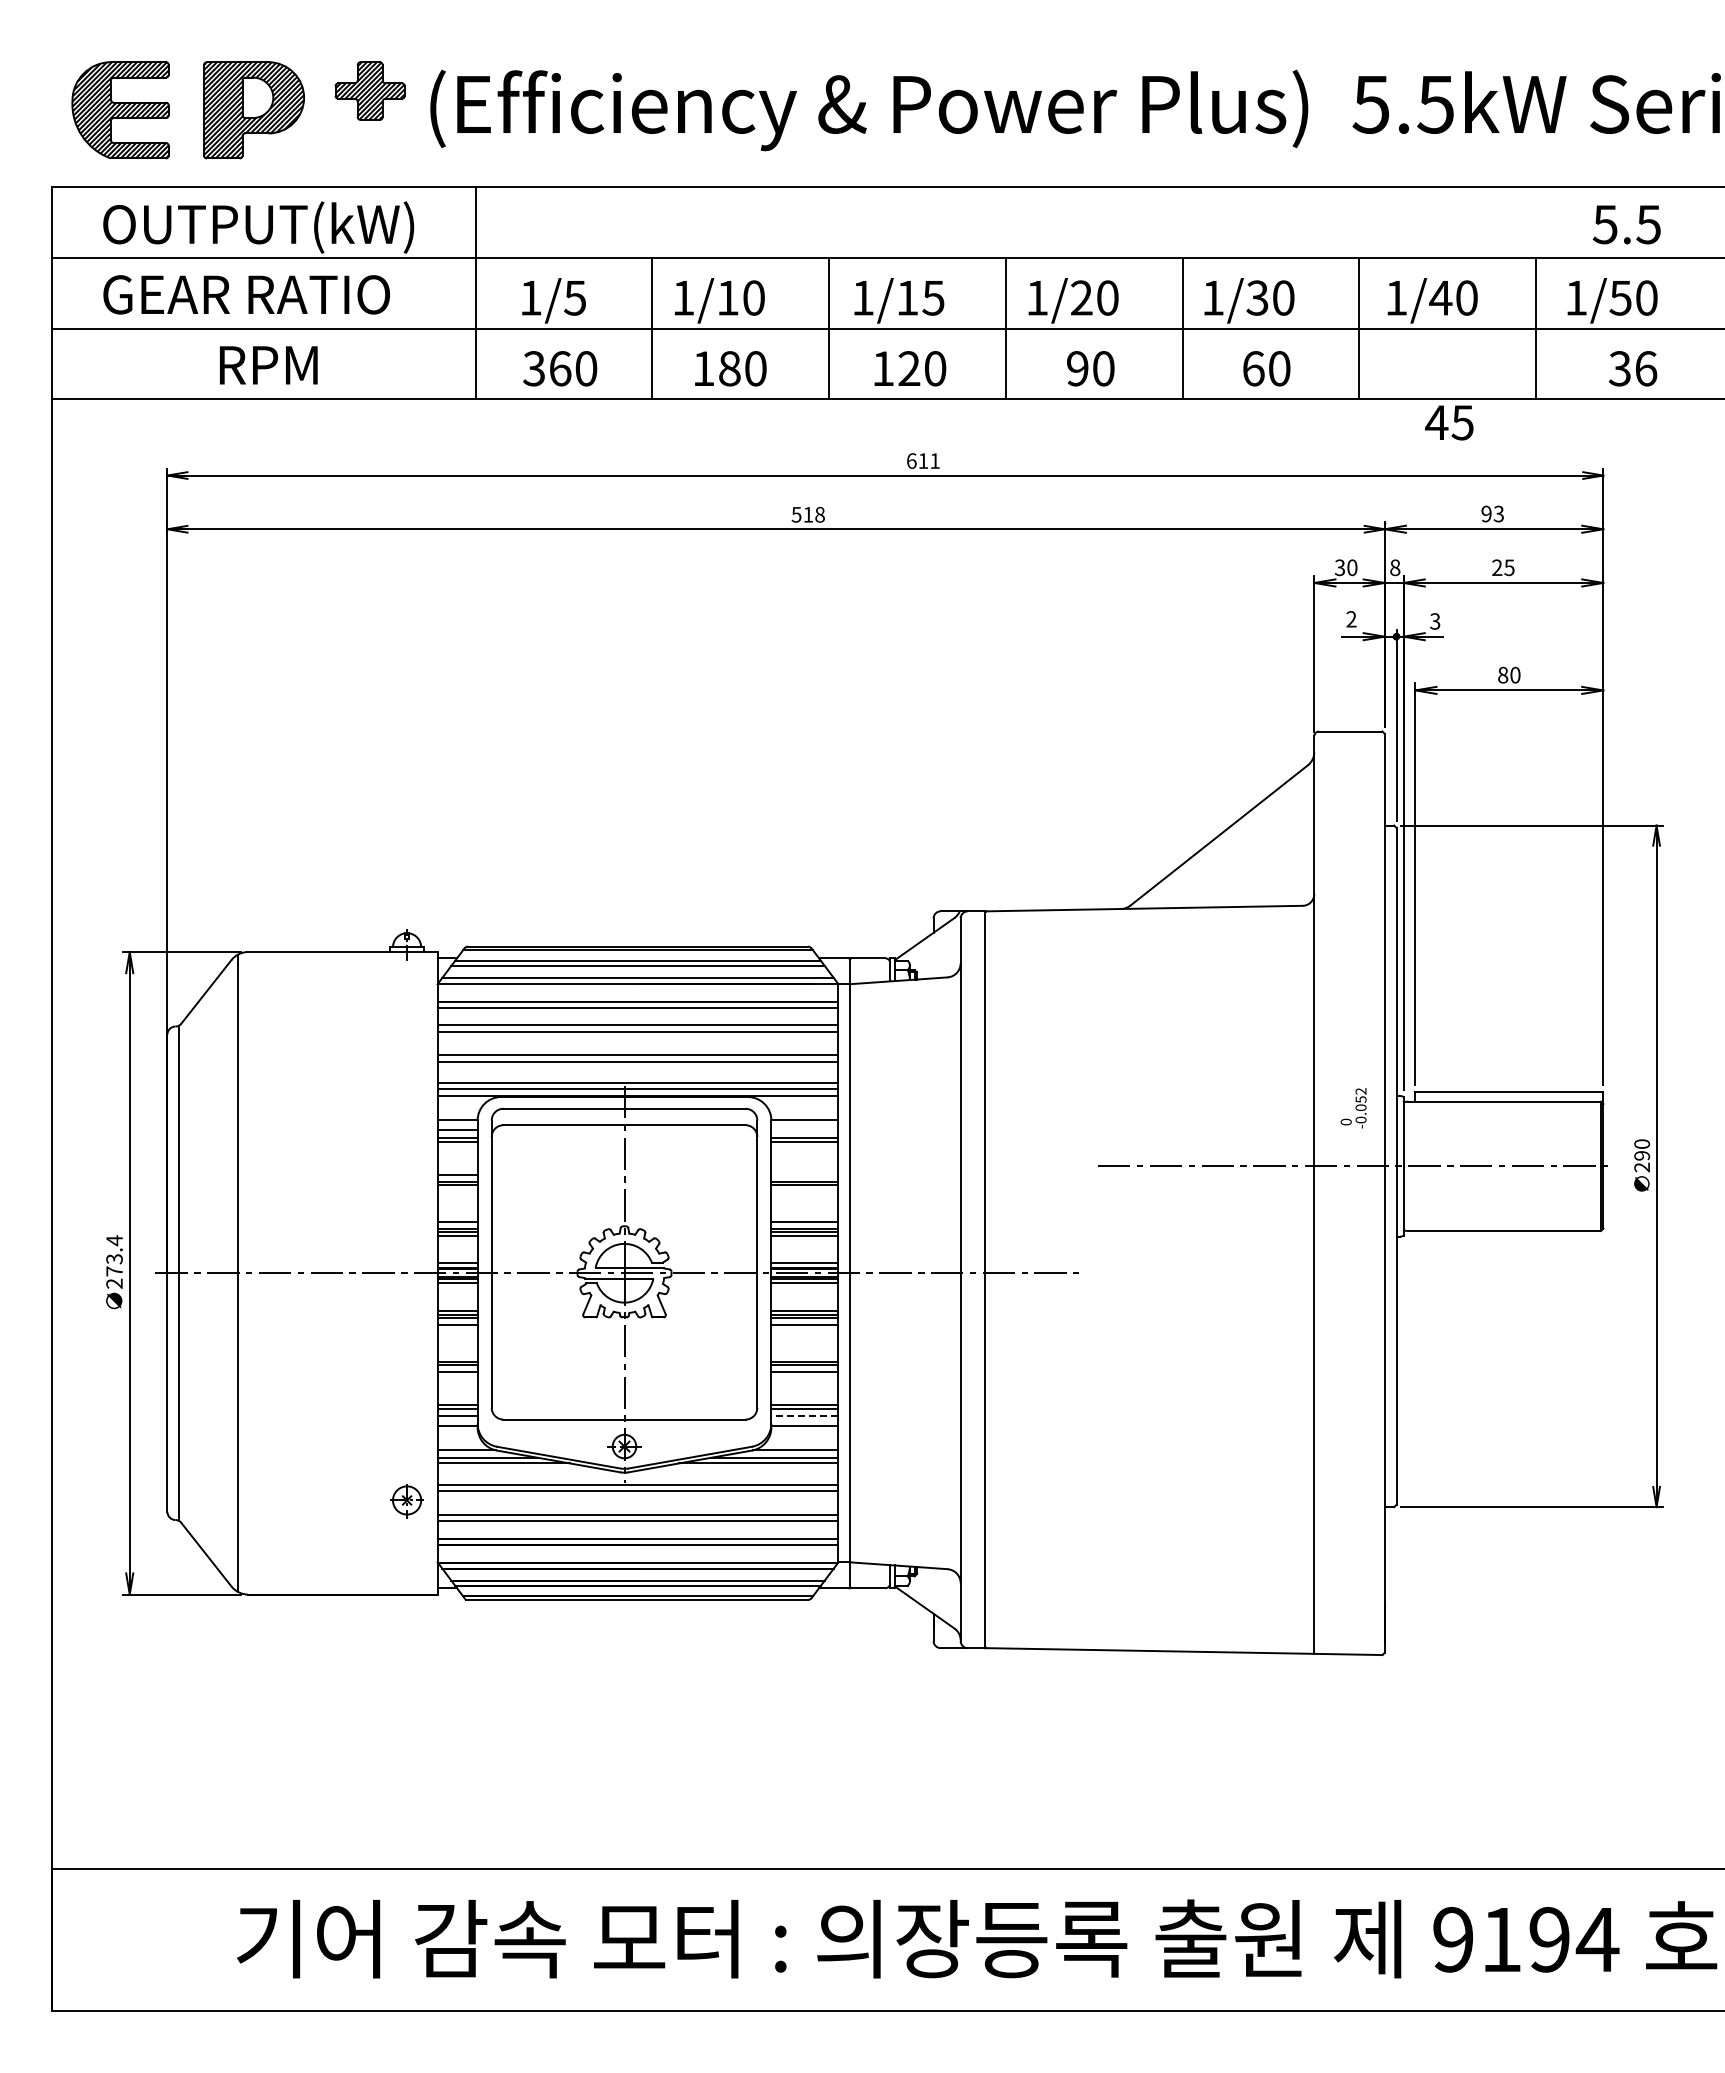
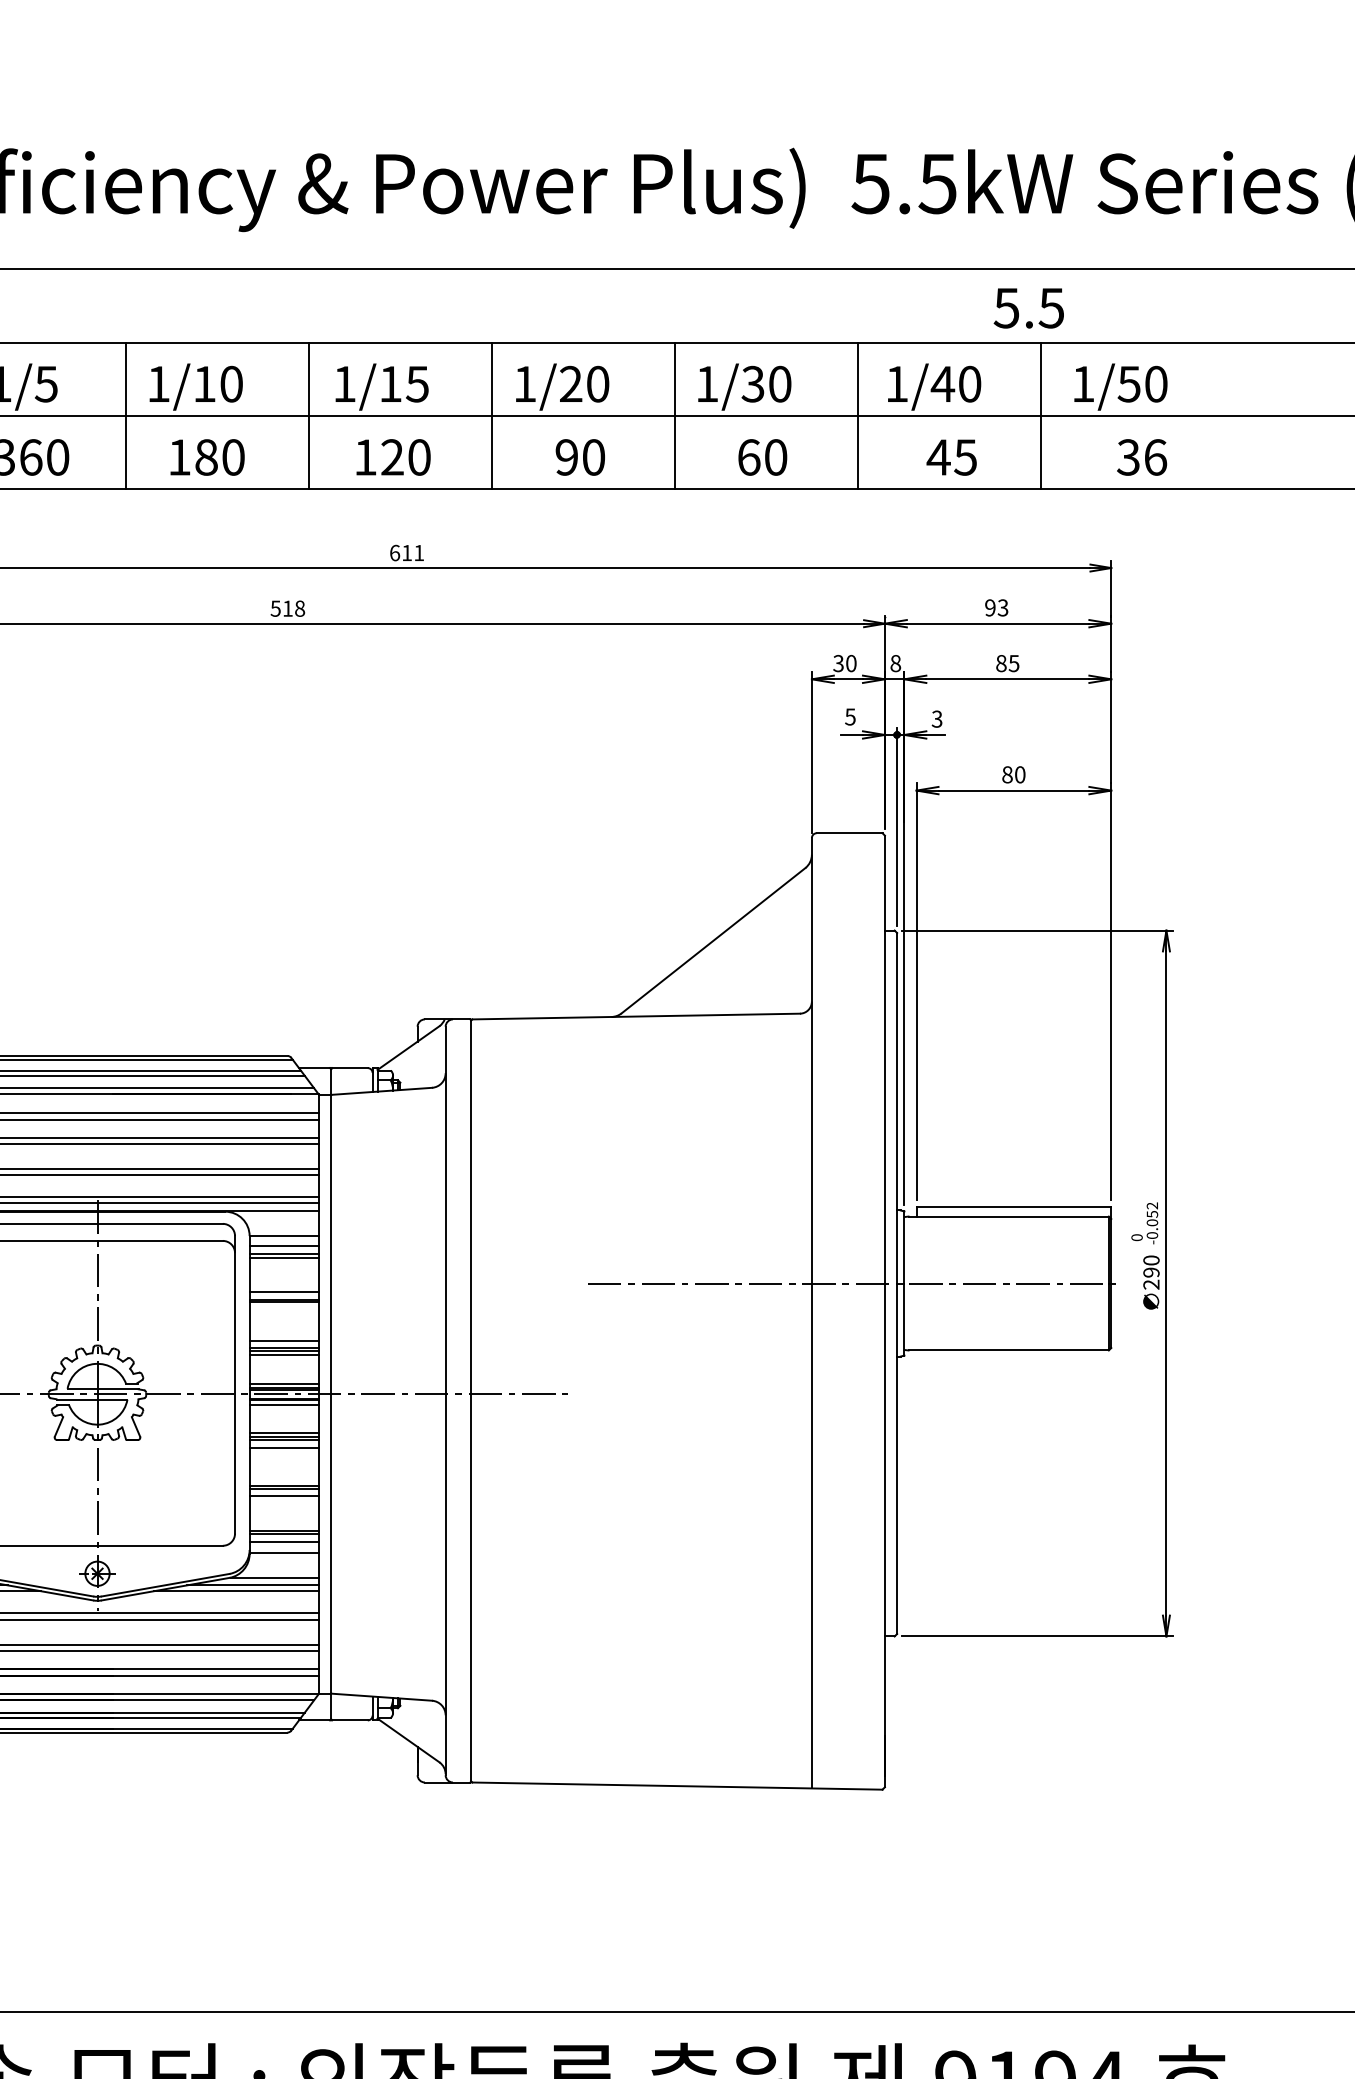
text: (1626, 224) -> (1028, 308), moved
text: (1449, 422) -> (951, 457), moved
text: (1497, 567) -> (1001, 663), 25 -> 85
text: (1351, 619) -> (850, 717), 2 -> 5
text: (1353, 1108) -> (1144, 1223), moved
line: (804, 1130) -> (283, 1246), added
line: (804, 1174) -> (283, 1291), added
line: (804, 1416) -> (283, 1542), dashed -> solid

